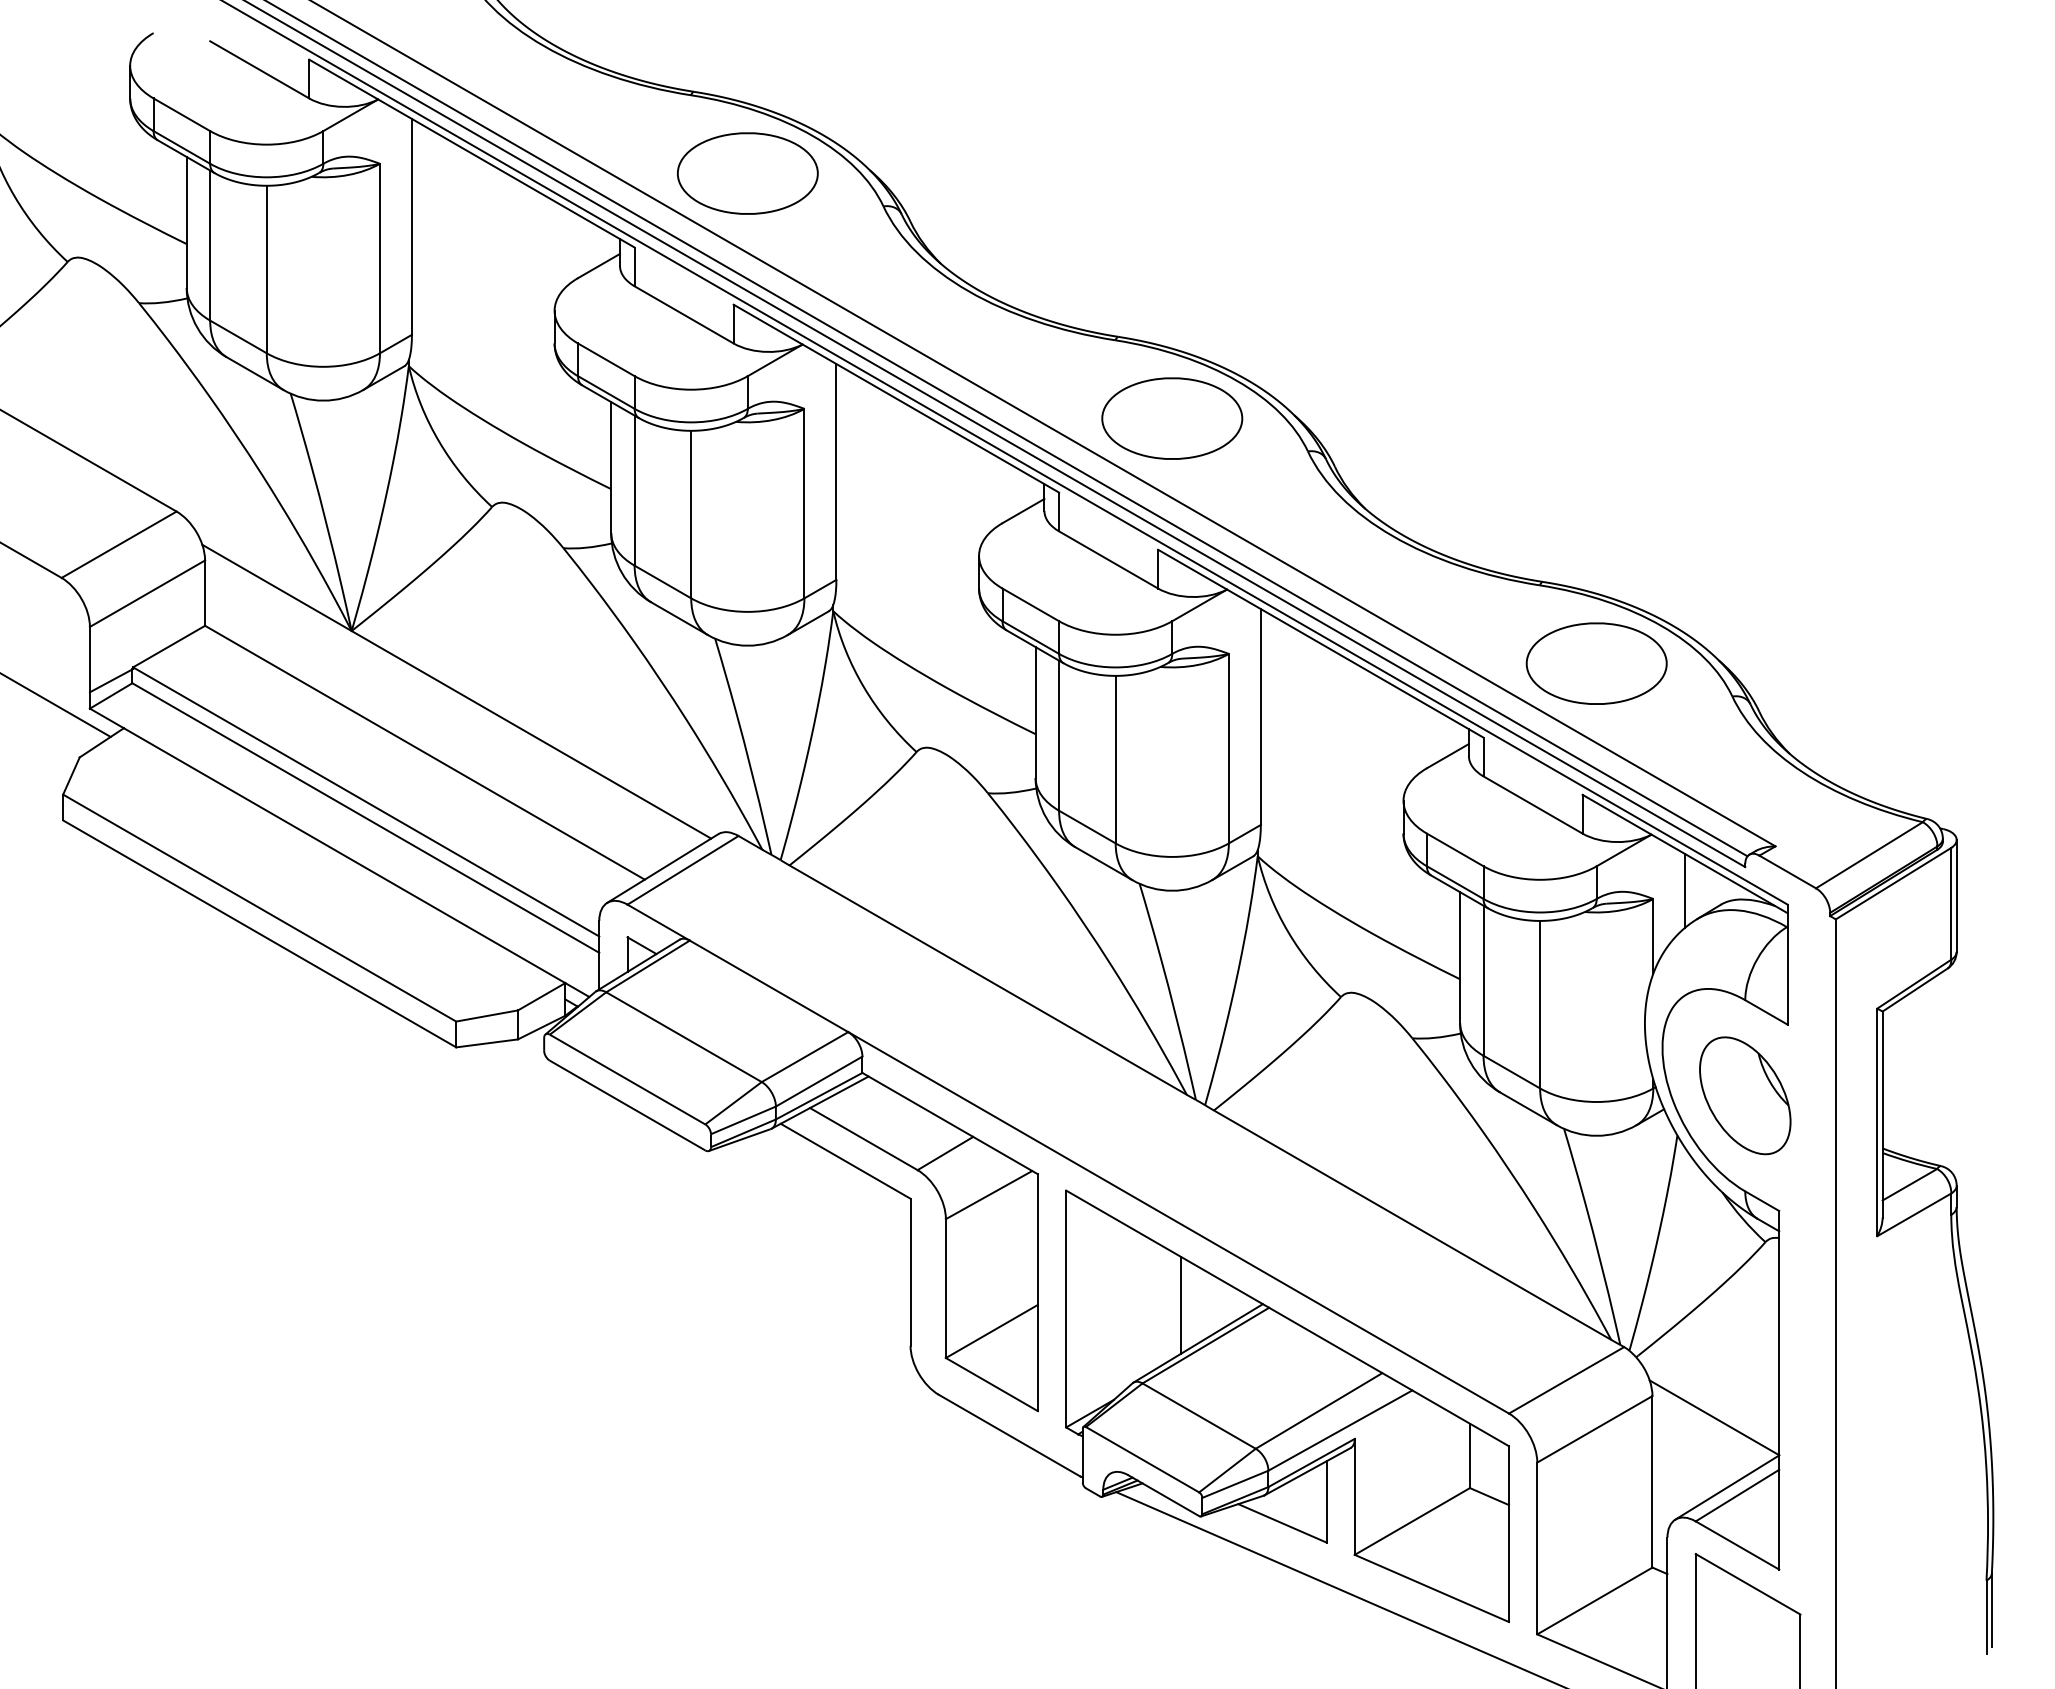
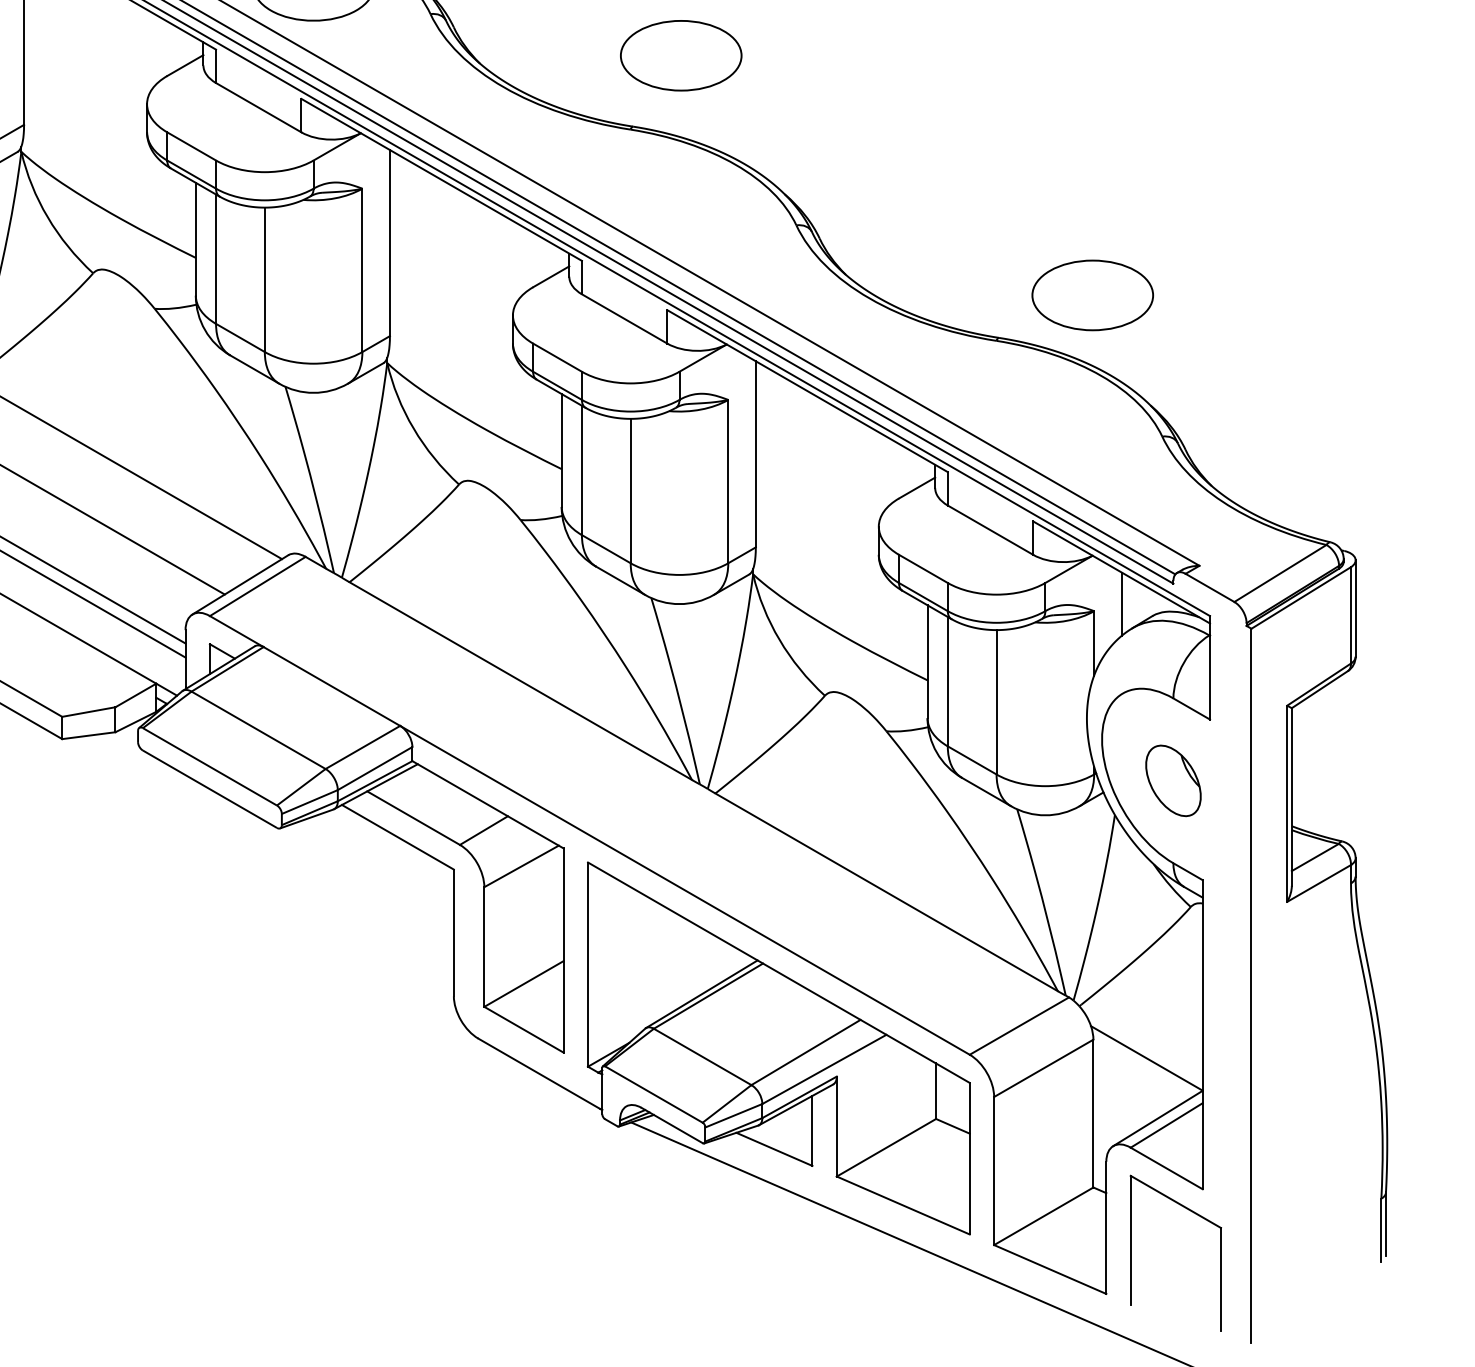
part: (1172, 418) -> (681, 55), moved
part: (1596, 663) -> (1092, 295), moved
part: (1745, 1095) -> (1173, 780), size x0.7
line: (1181, 1305) -> (687, 961), removed

